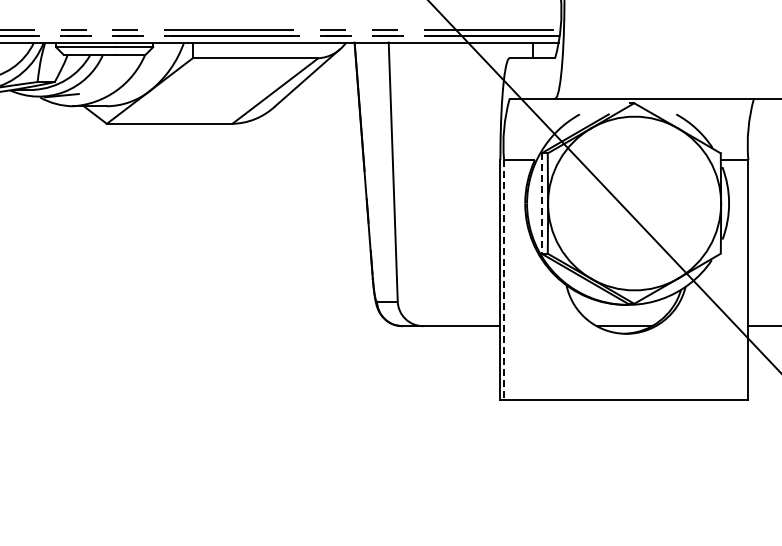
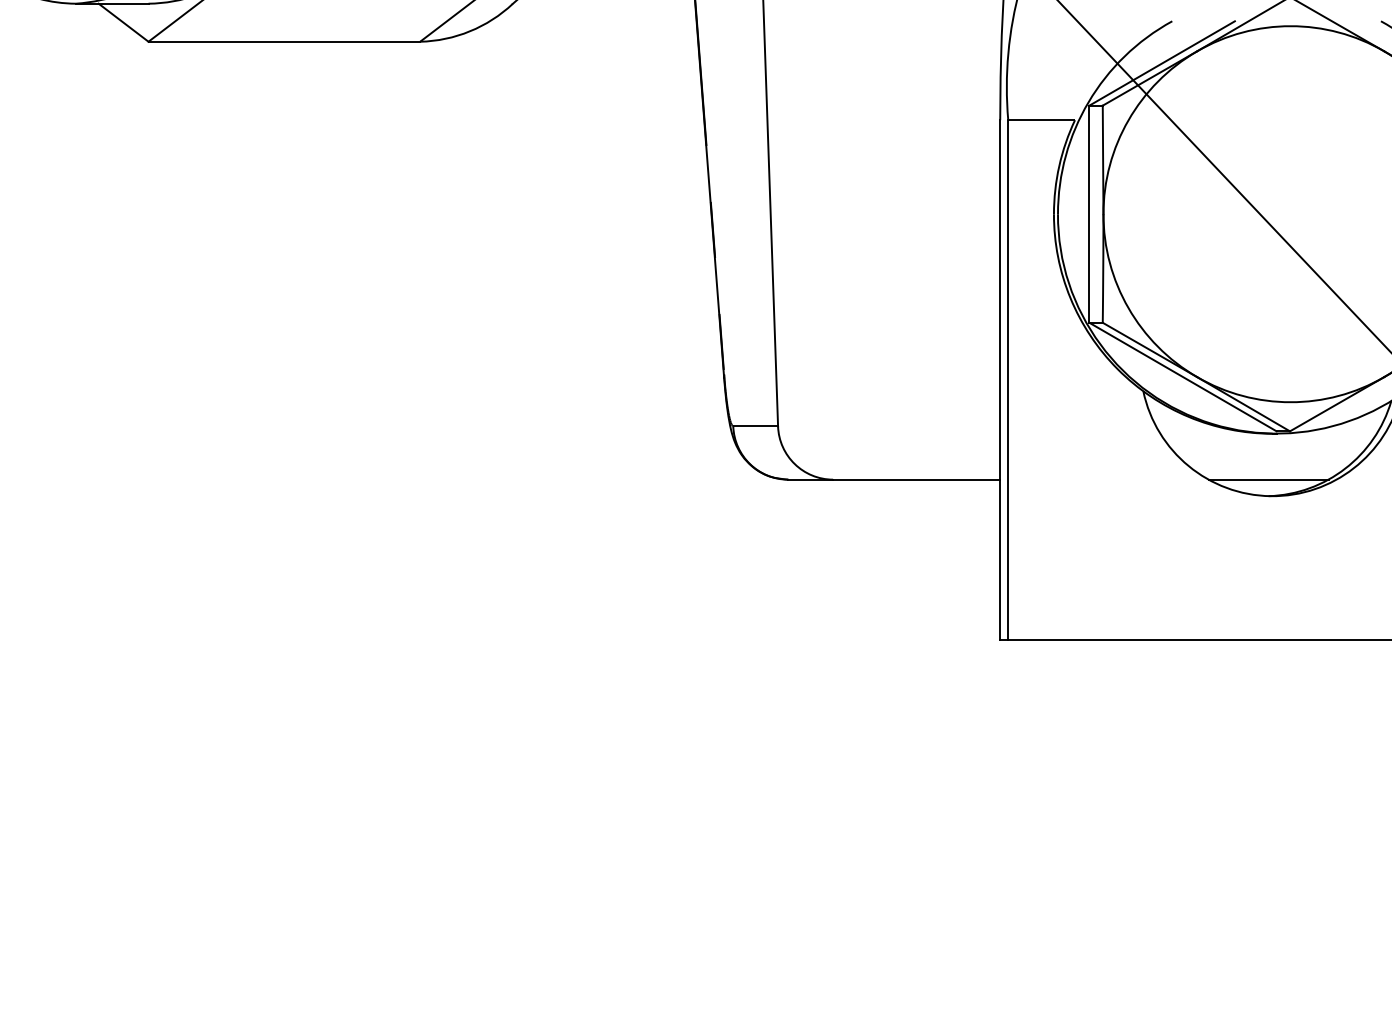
line: (541, 204) -> (1089, 216), dashed -> solid
line: (504, 280) -> (1009, 380), dashed -> solid

